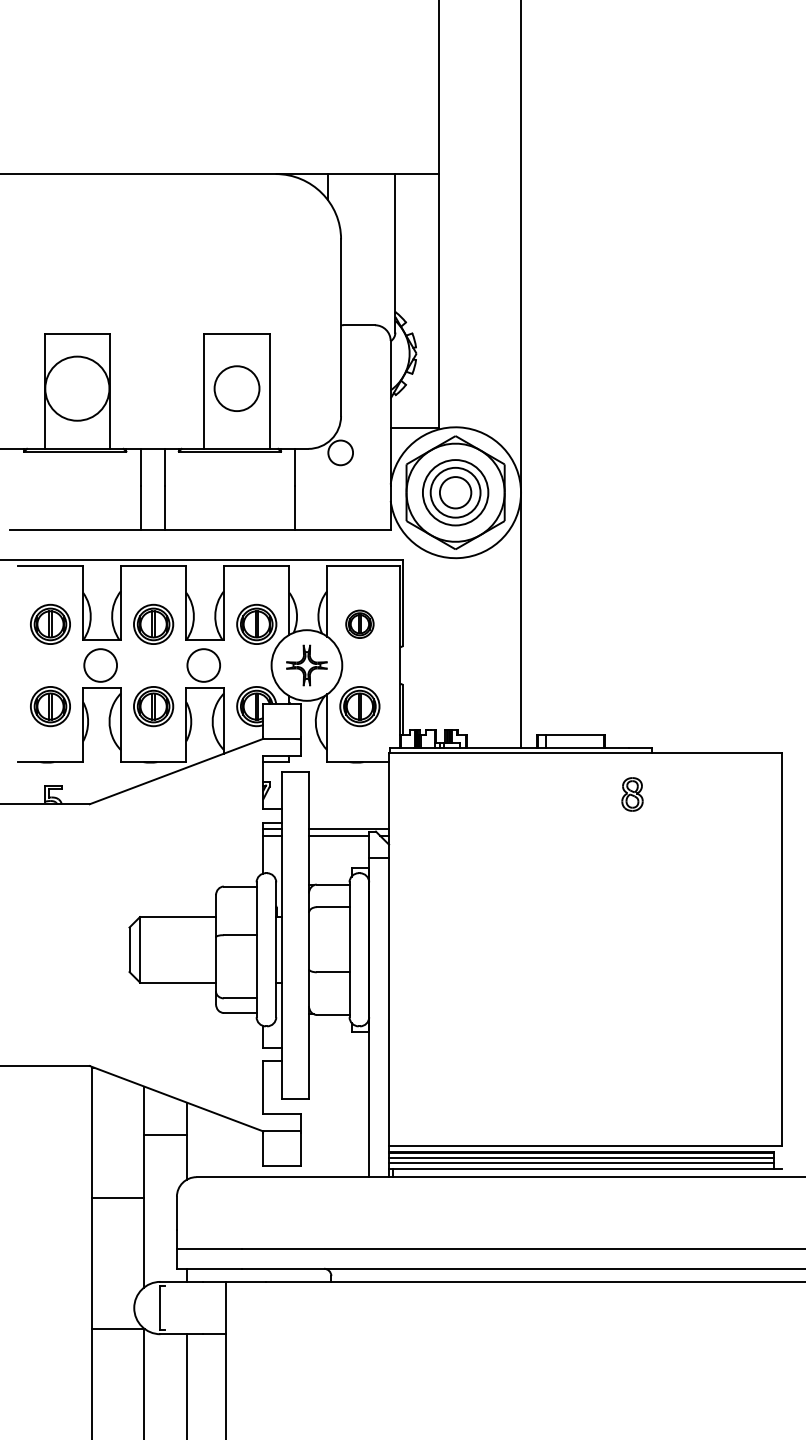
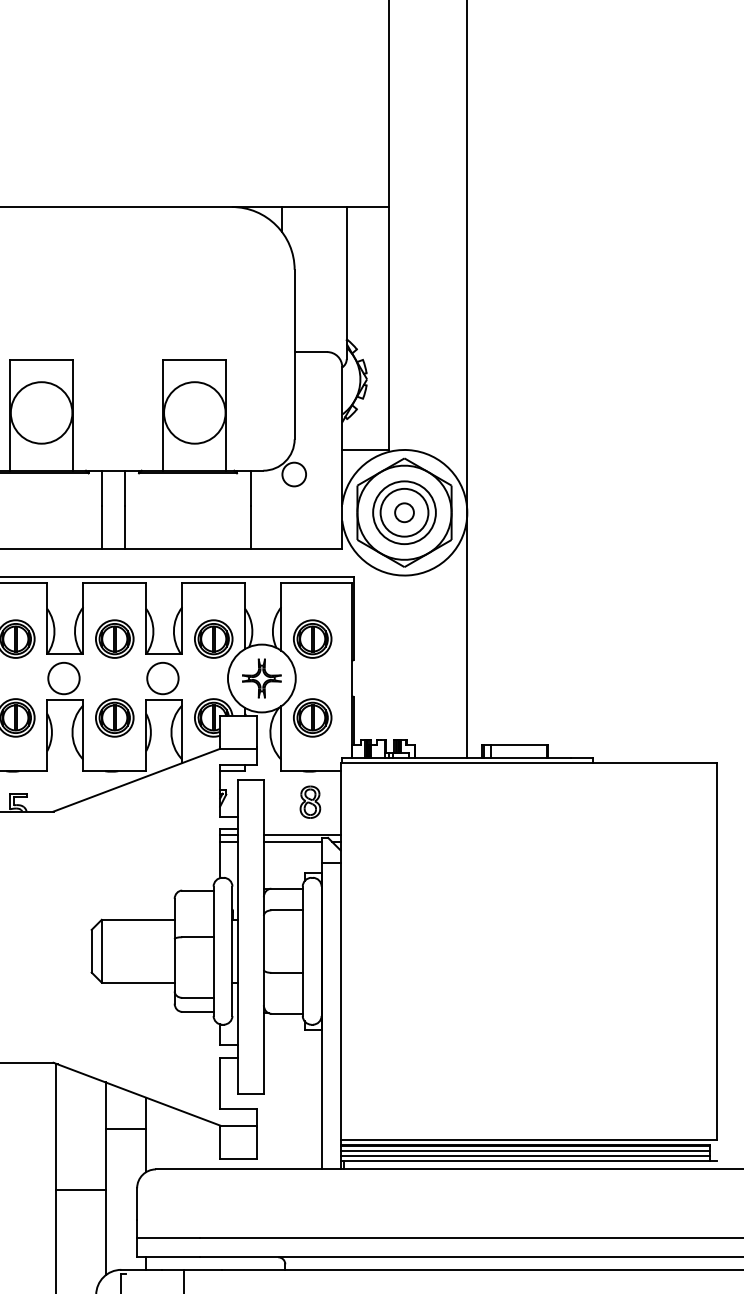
circle: (236, 388) -> (194, 412), size x1.43
circle: (455, 492) -> (404, 512), size x0.62
part: (359, 623) -> (312, 638), size x1.43
part: (632, 794) -> (310, 802), moved

